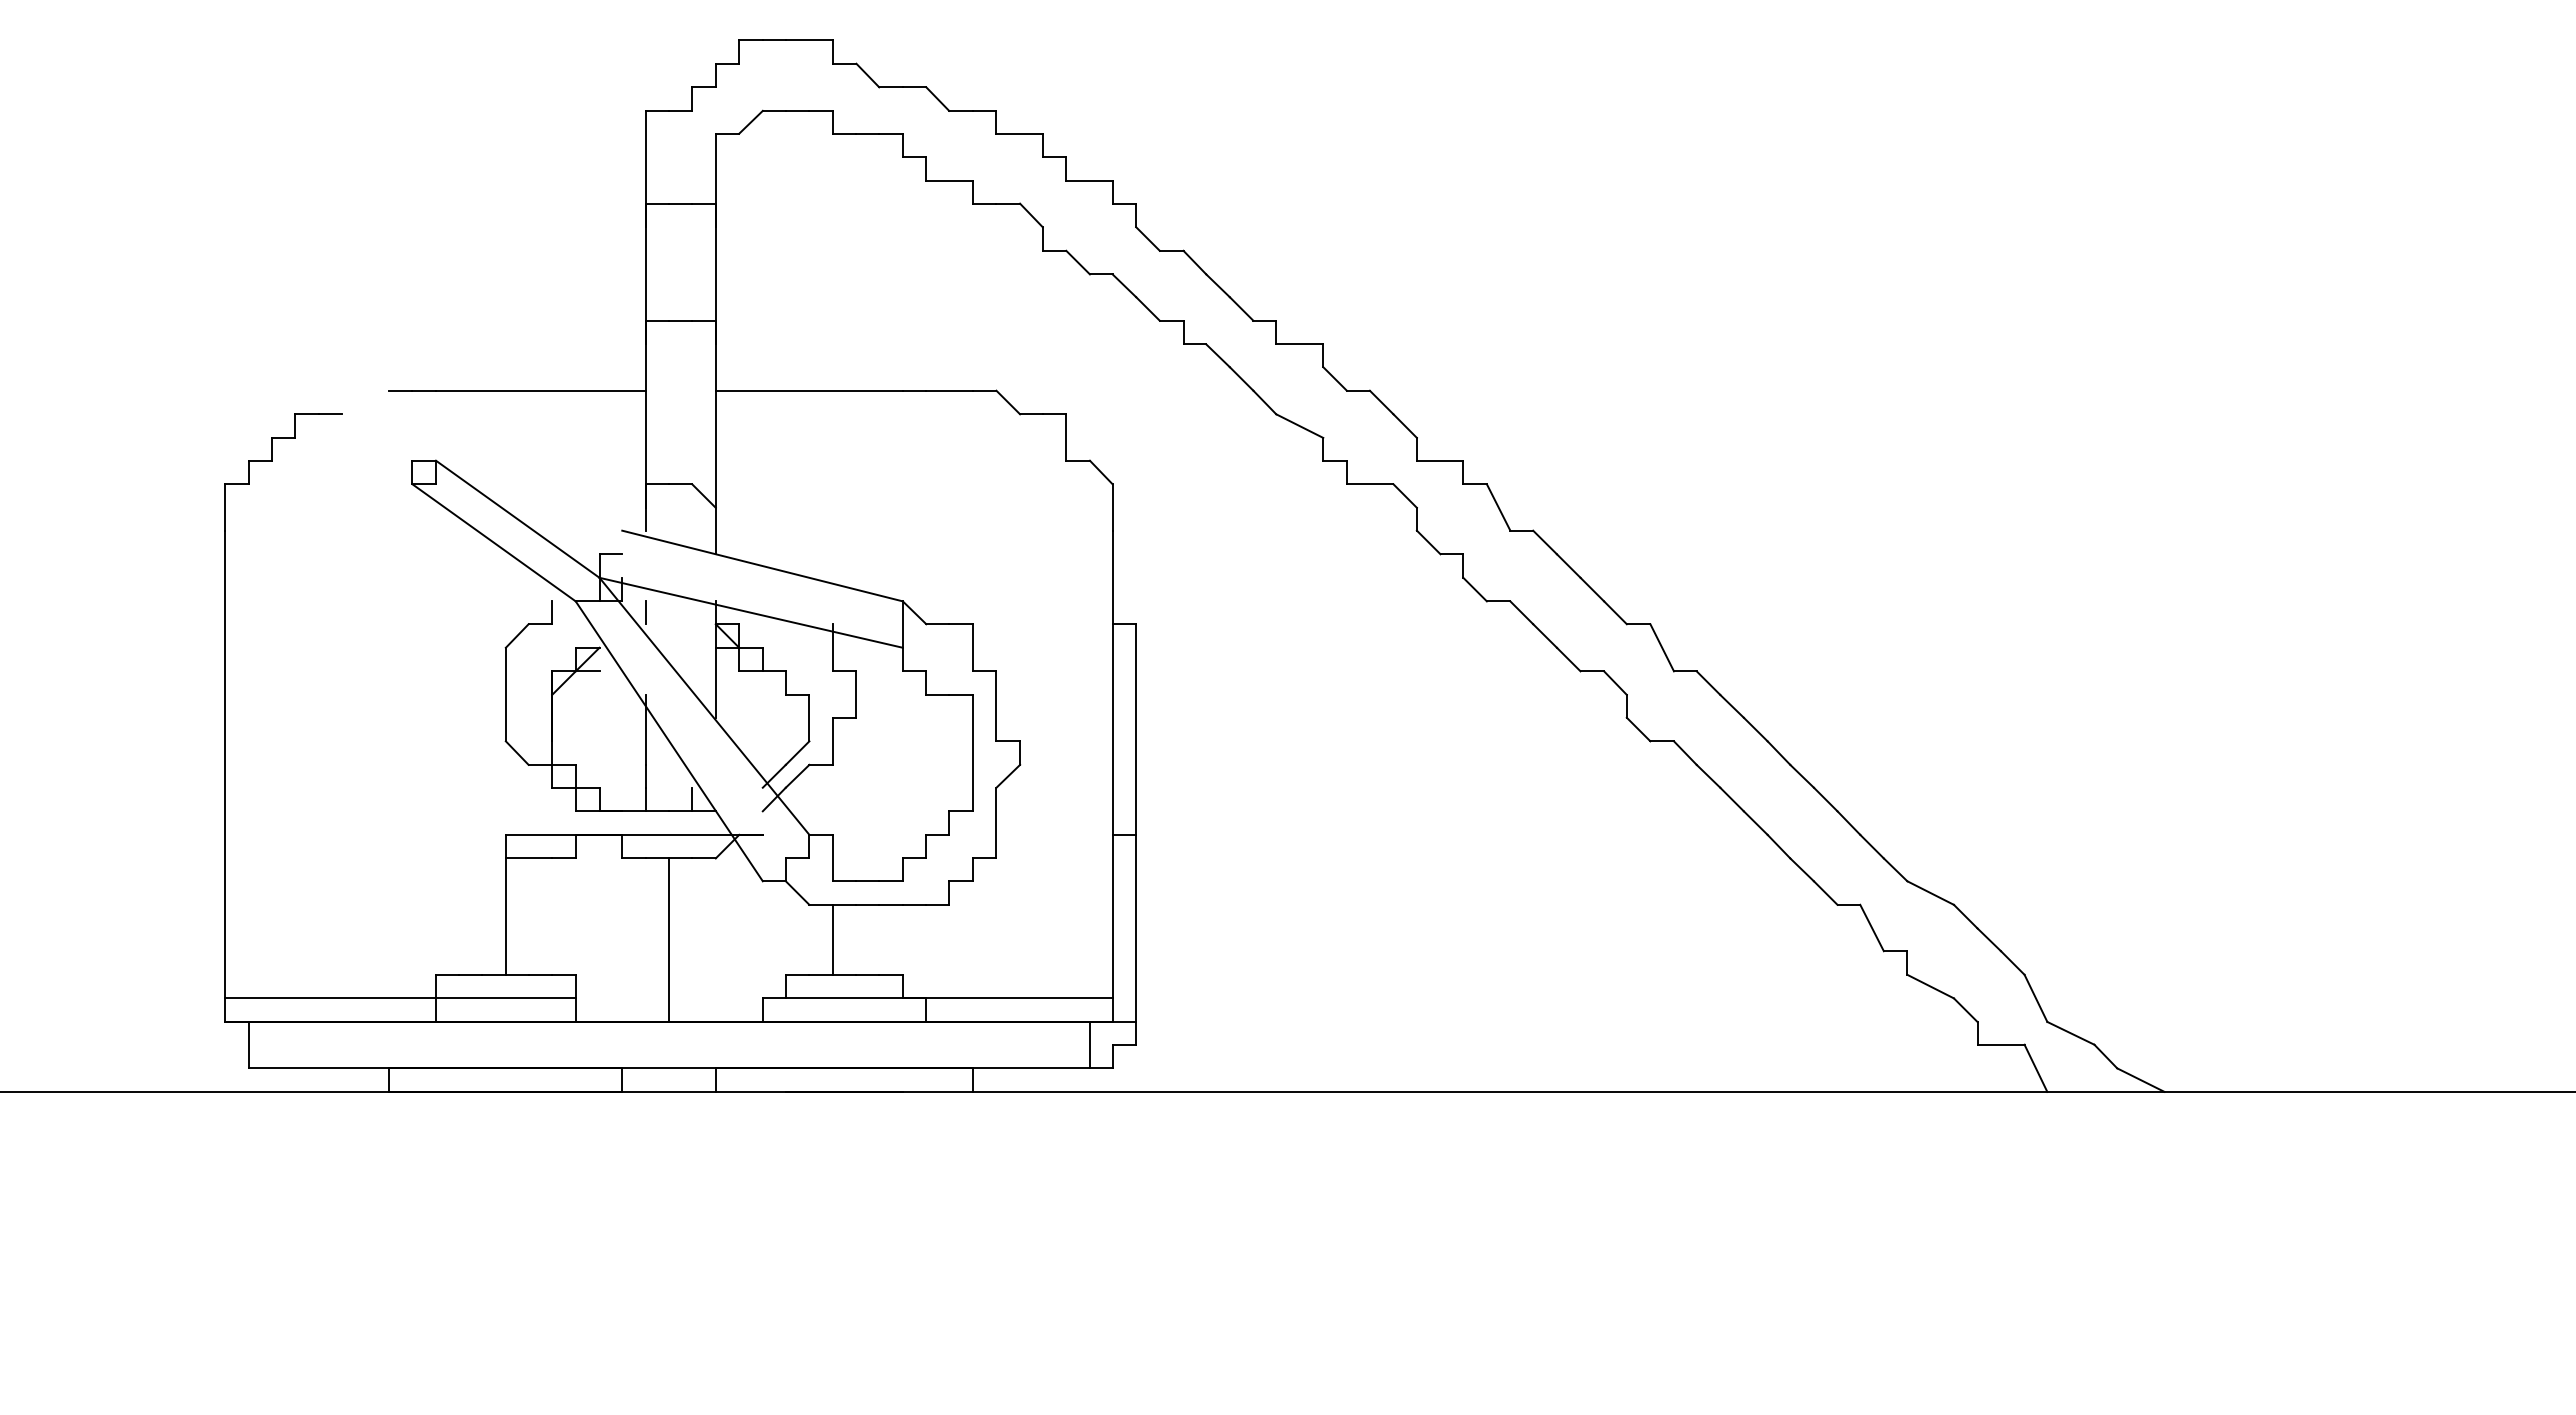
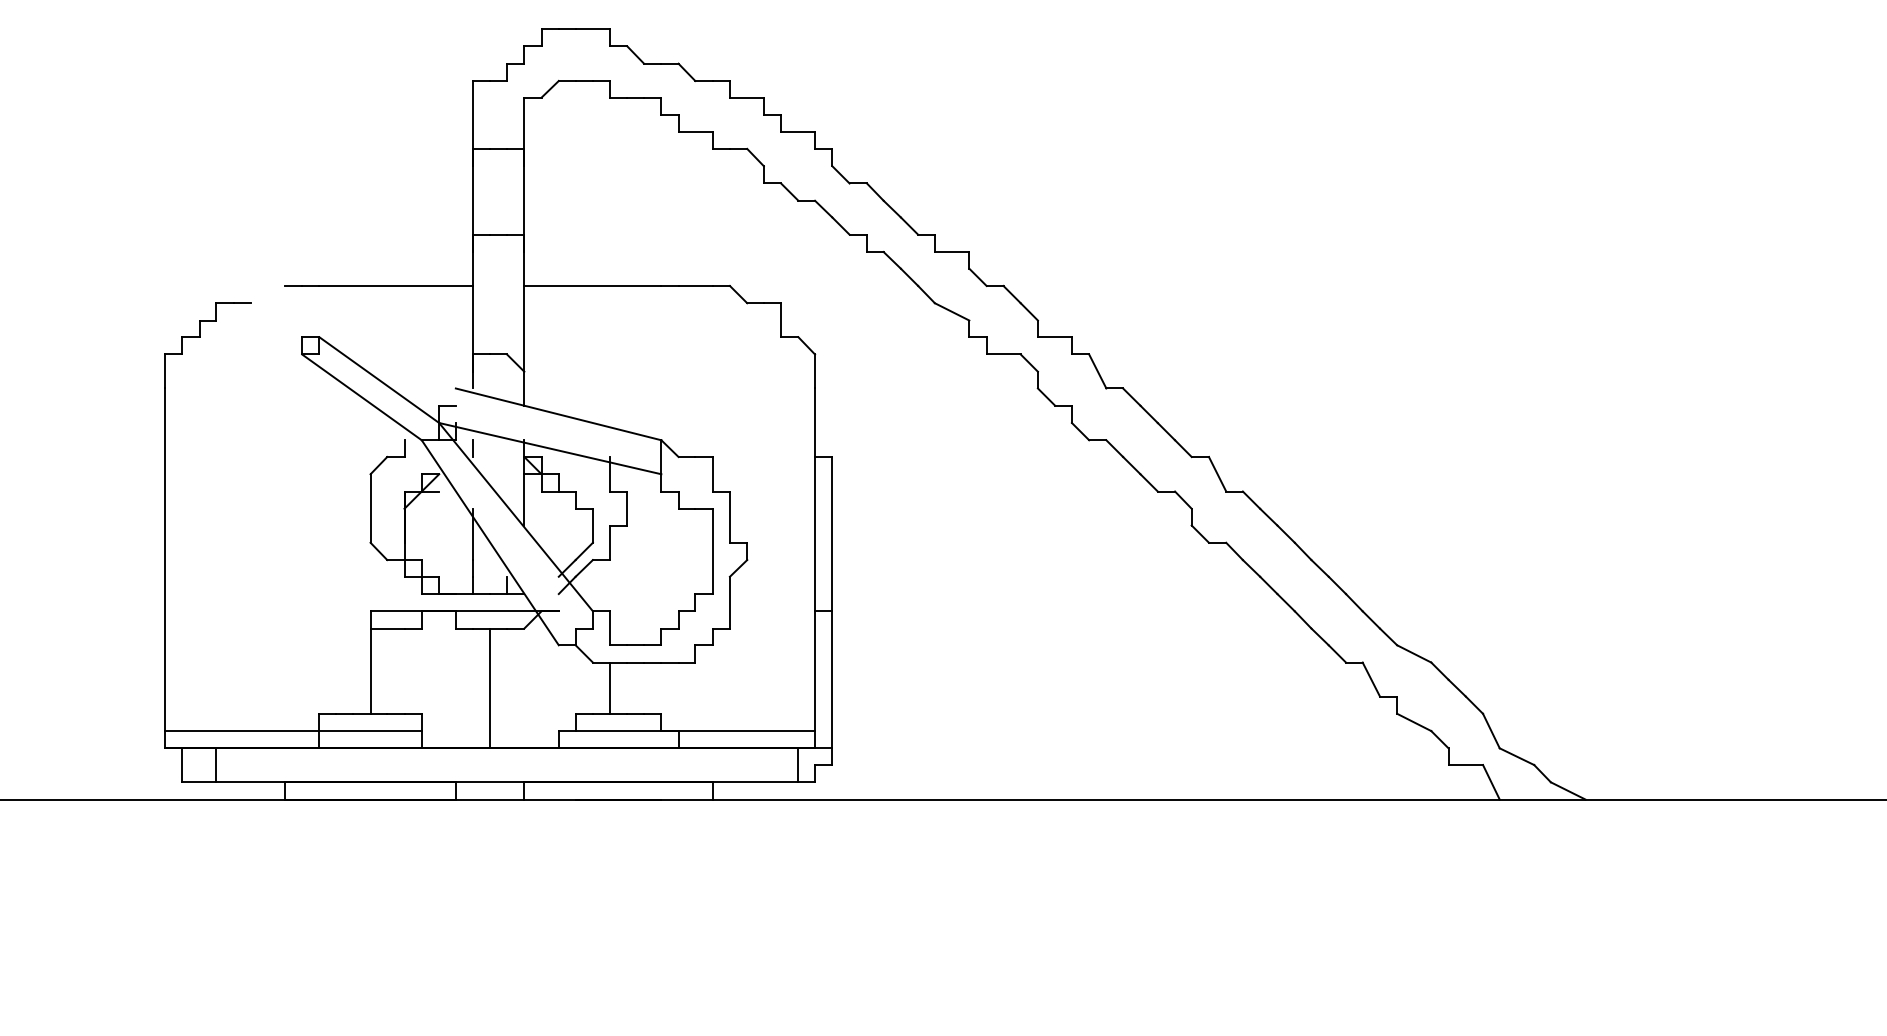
line: (295, 1044) -> (216, 764), added

